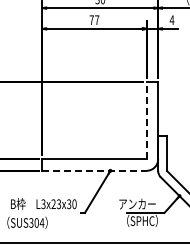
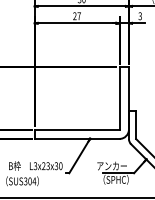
text: (91, 19) -> (74, 15), 77 -> 27
text: (171, 20) -> (139, 16), 4 -> 3
line: (146, 120) -> (119, 97), dashed -> solid
line: (95, 170) -> (77, 138), dashed -> solid

